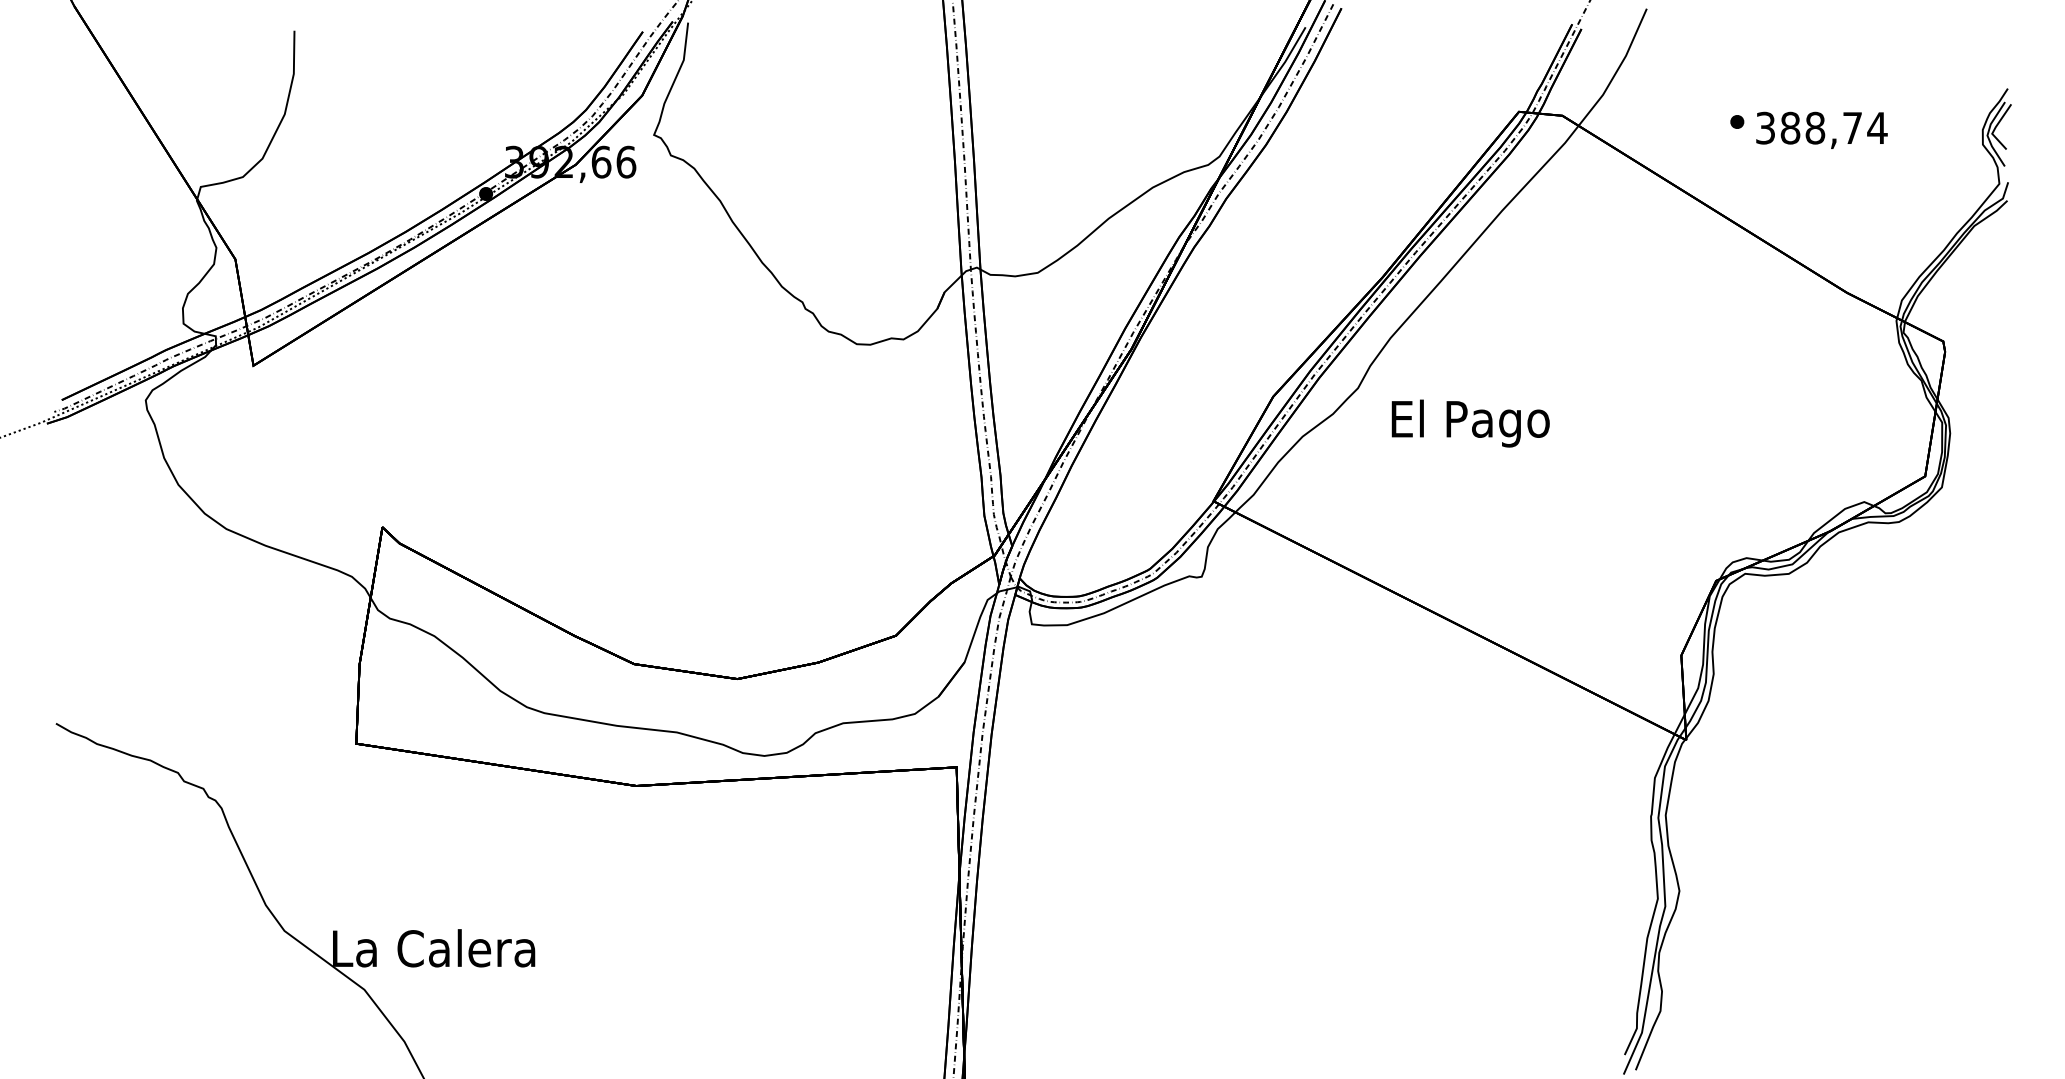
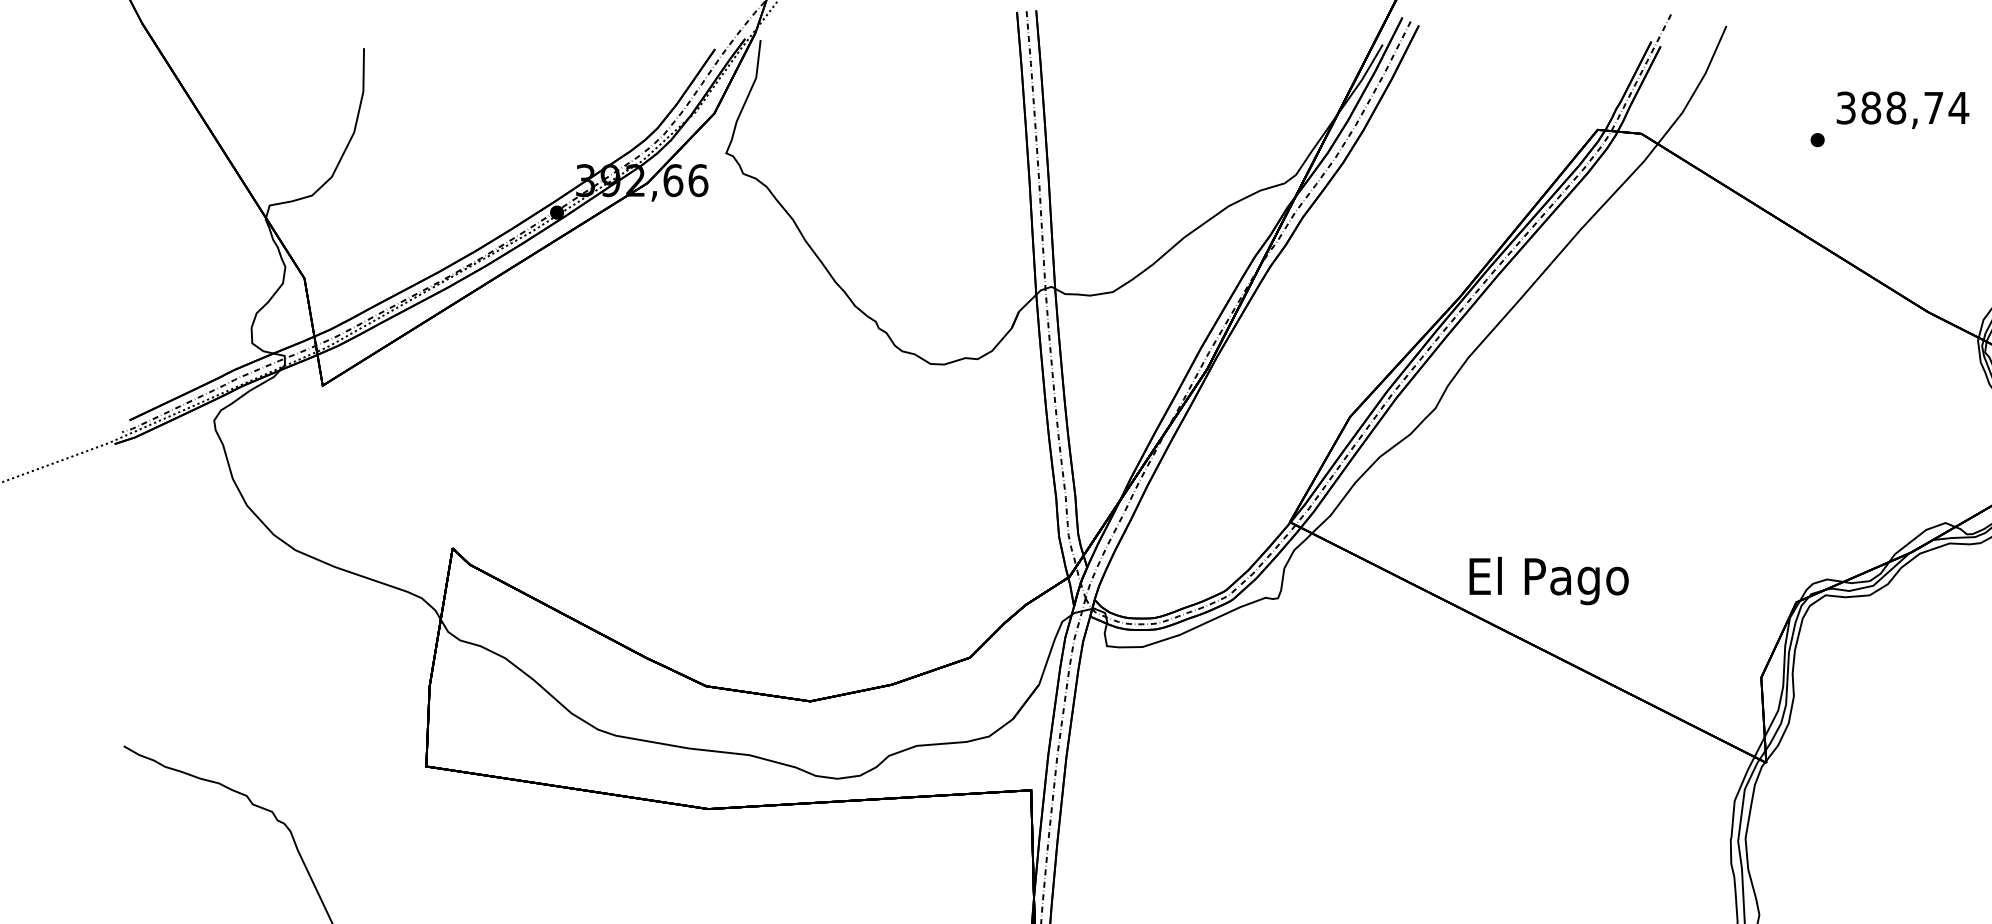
text: (1821, 129) -> (1902, 109), moved
text: (1470, 423) -> (1548, 580), moved

